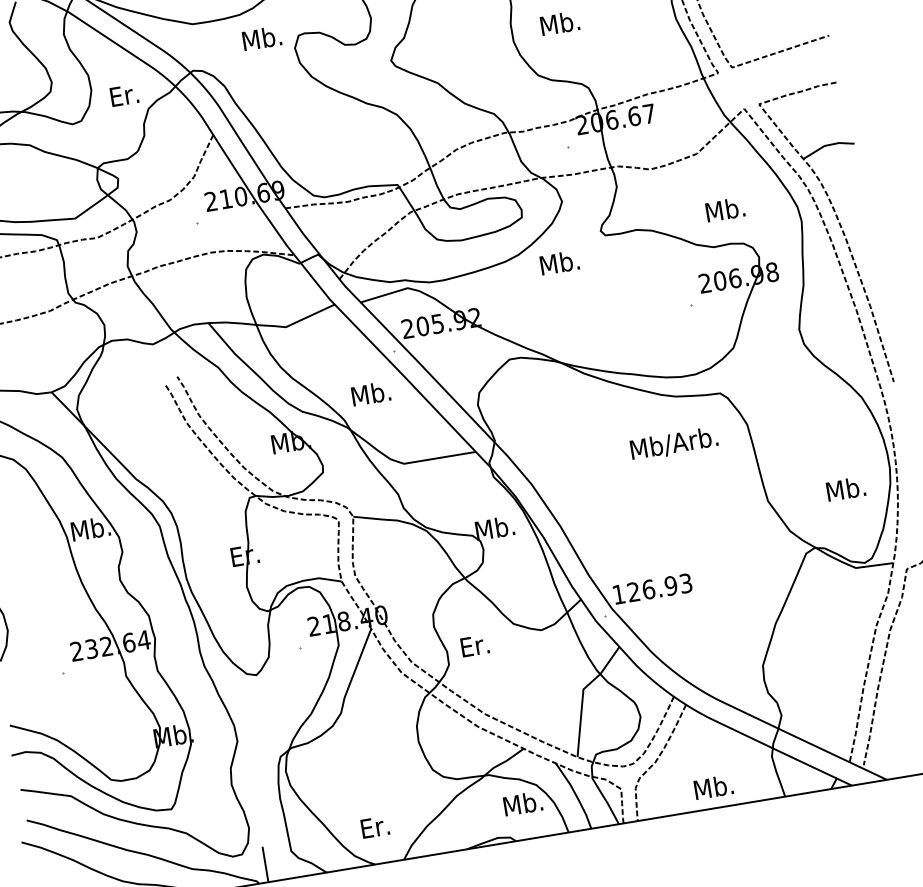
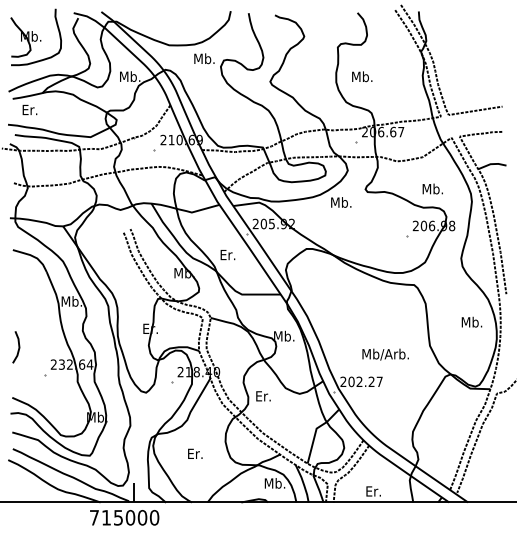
text: (130, 93) -> (130, 76), Er. -> Mb.
text: (370, 393) -> (230, 254), Mb. -> Er.
text: (673, 443) -> (385, 354), moved
text: (844, 487) -> (471, 321), moved
text: (652, 588) -> (361, 381), 126.93 -> 202.27
text: (713, 787) -> (376, 491), Mb. -> Er.
text: (375, 826) -> (195, 453), moved

